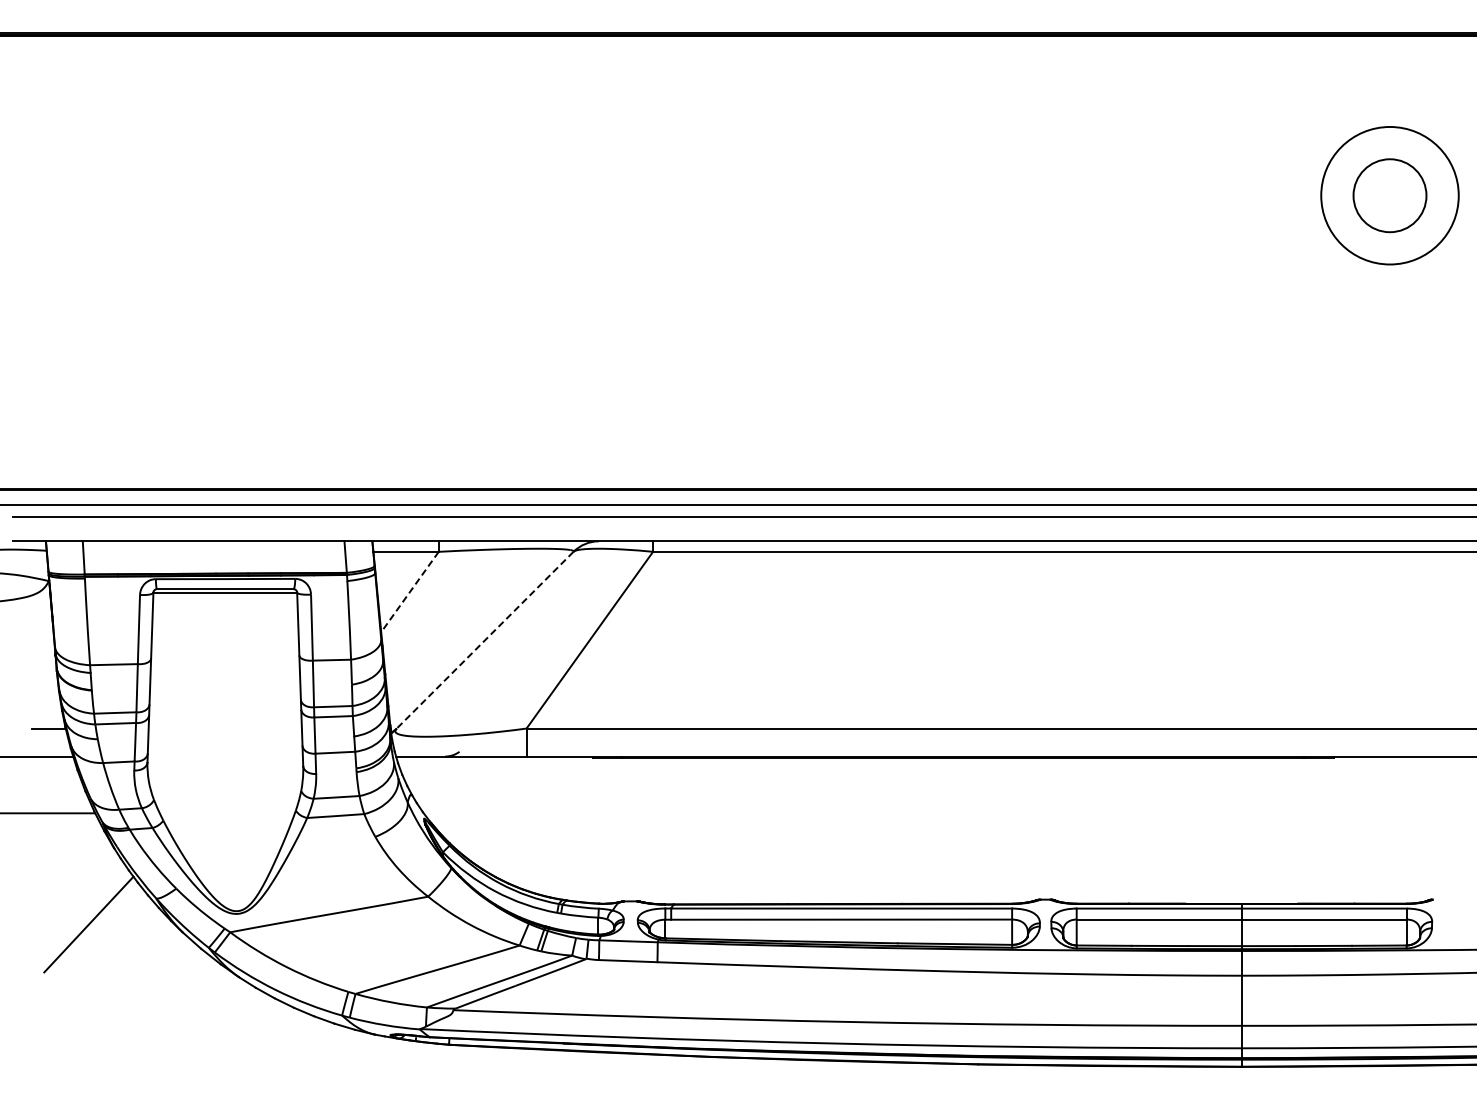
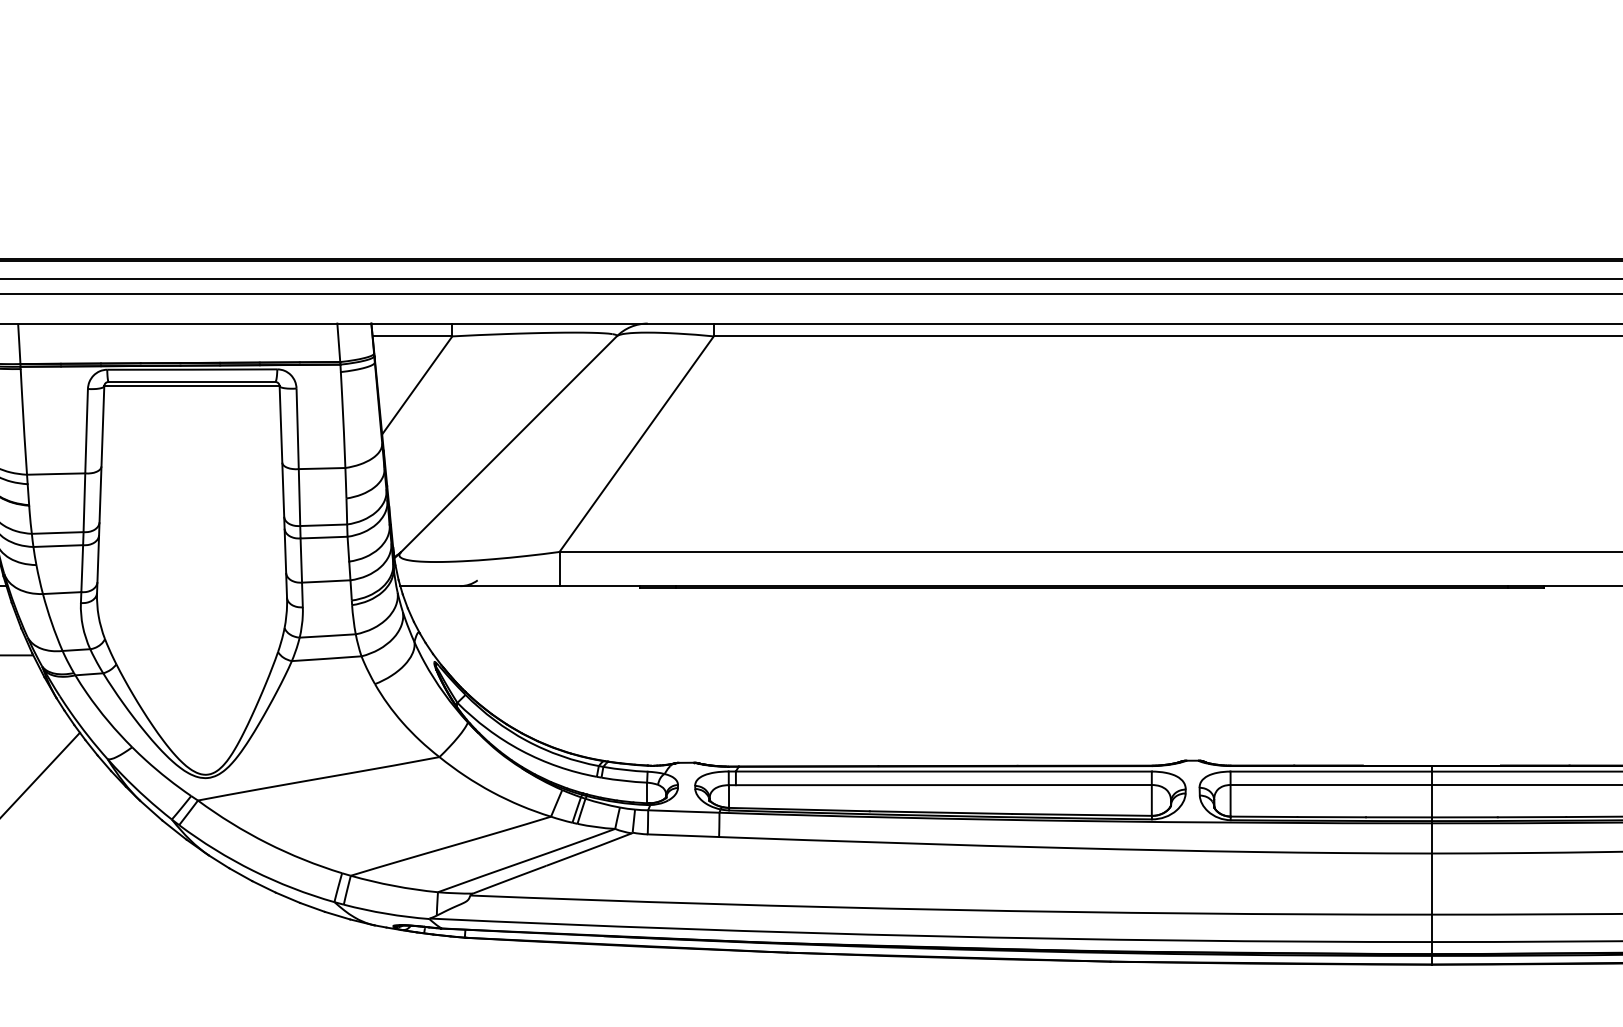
line: (409, 592) -> (416, 386), dashed -> solid
line: (485, 640) -> (509, 444), dashed -> solid

